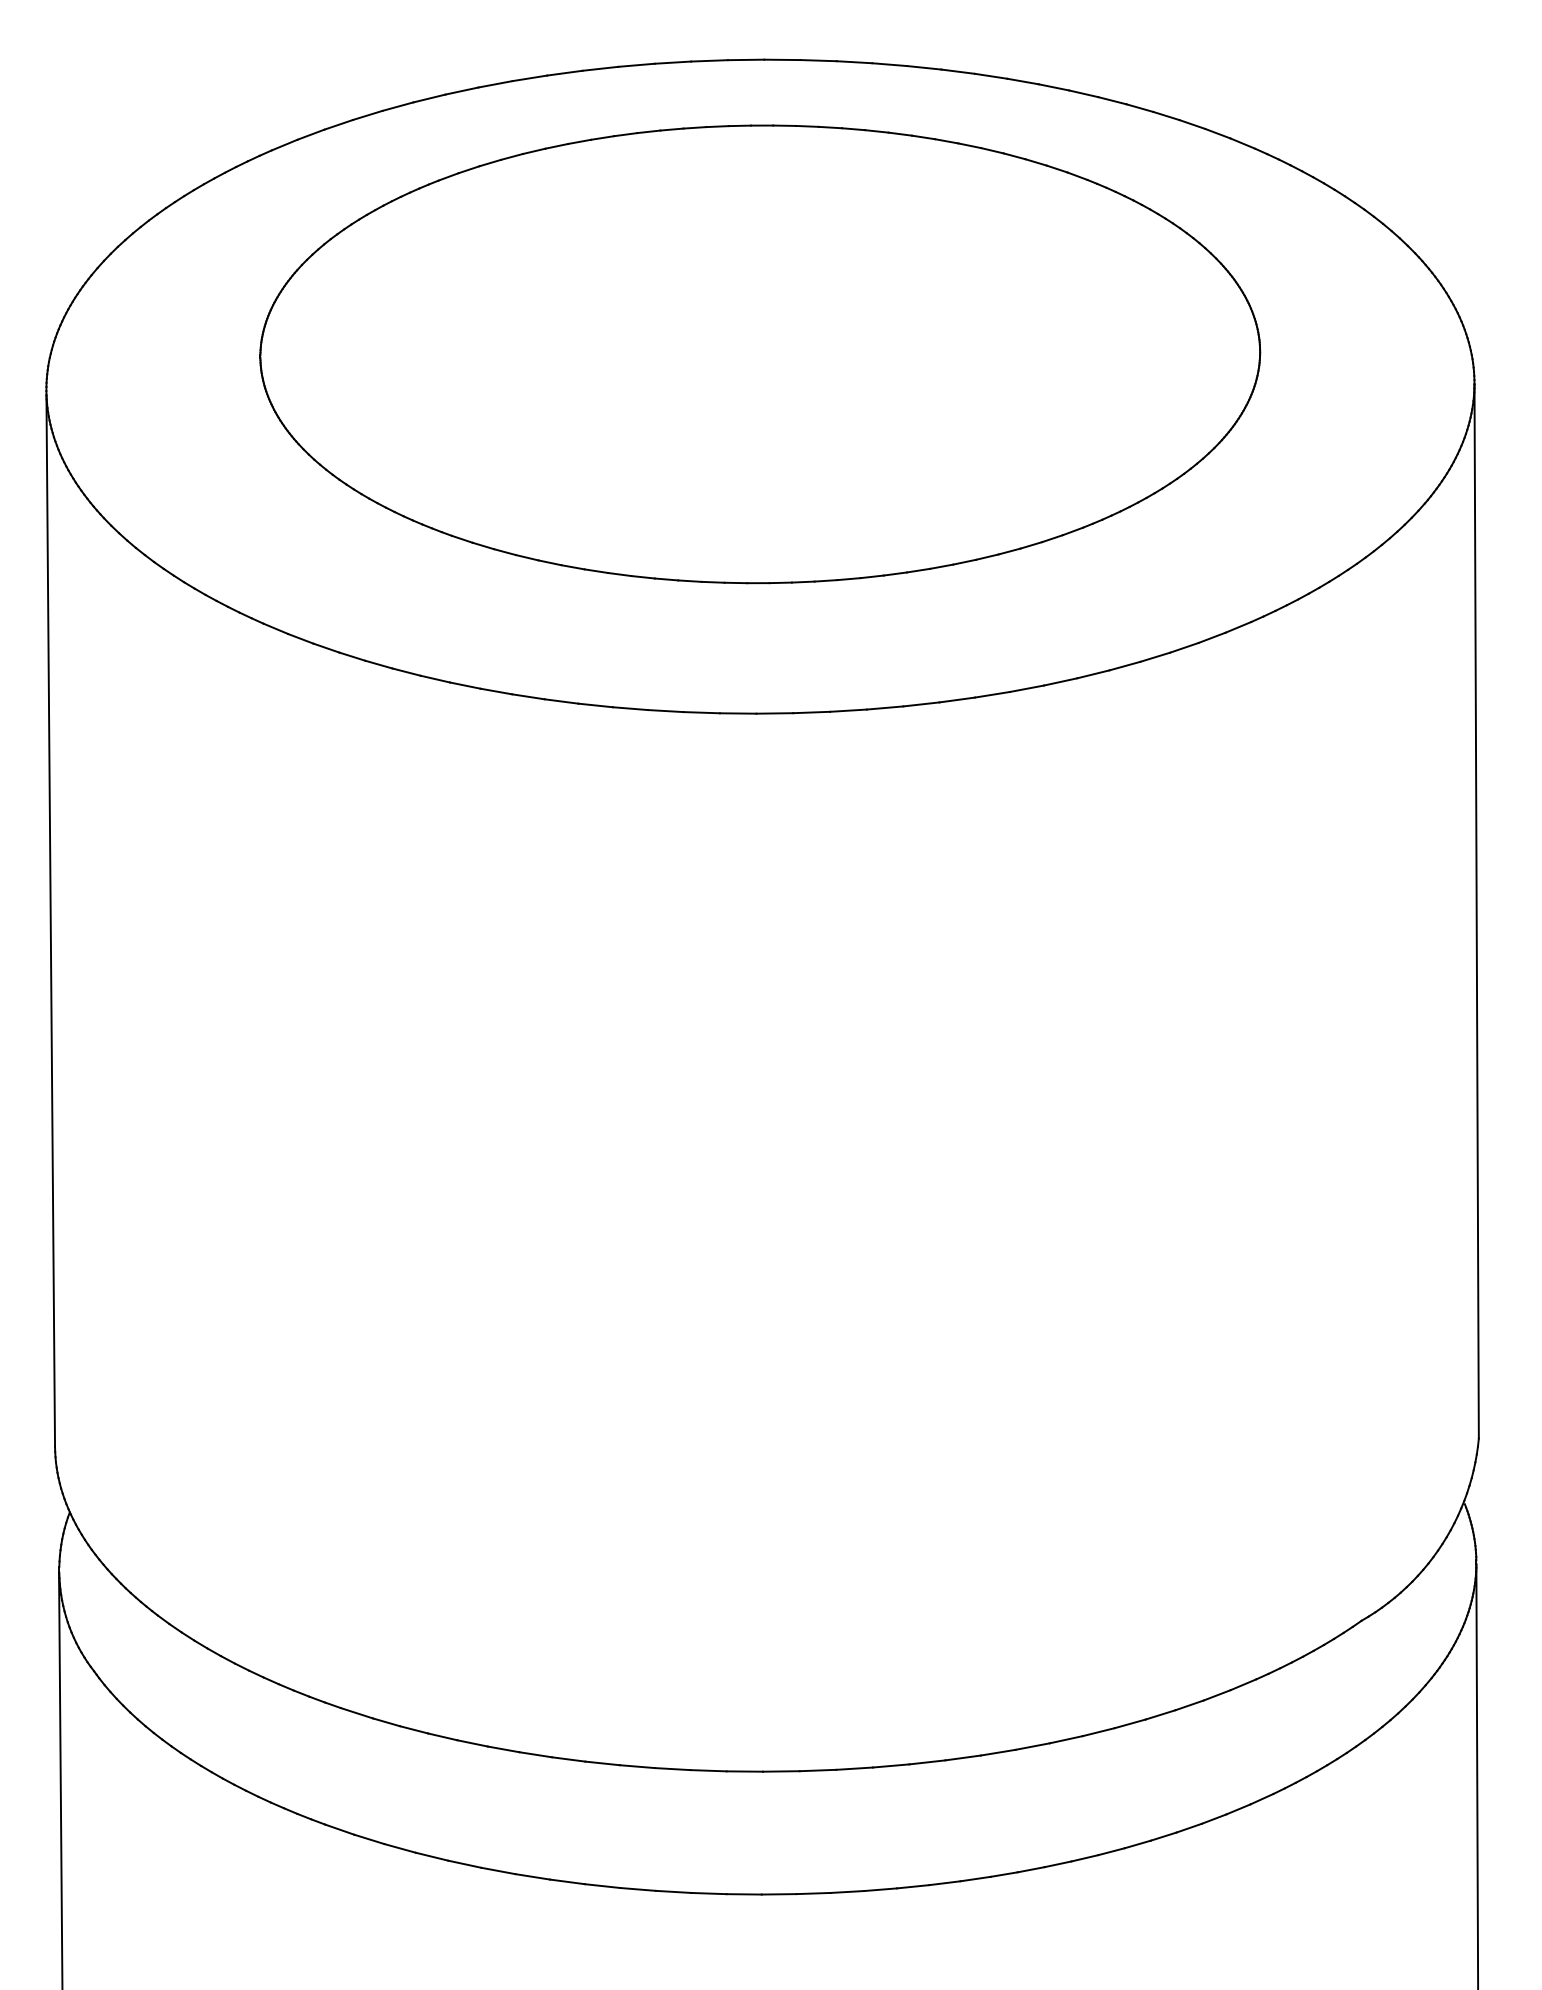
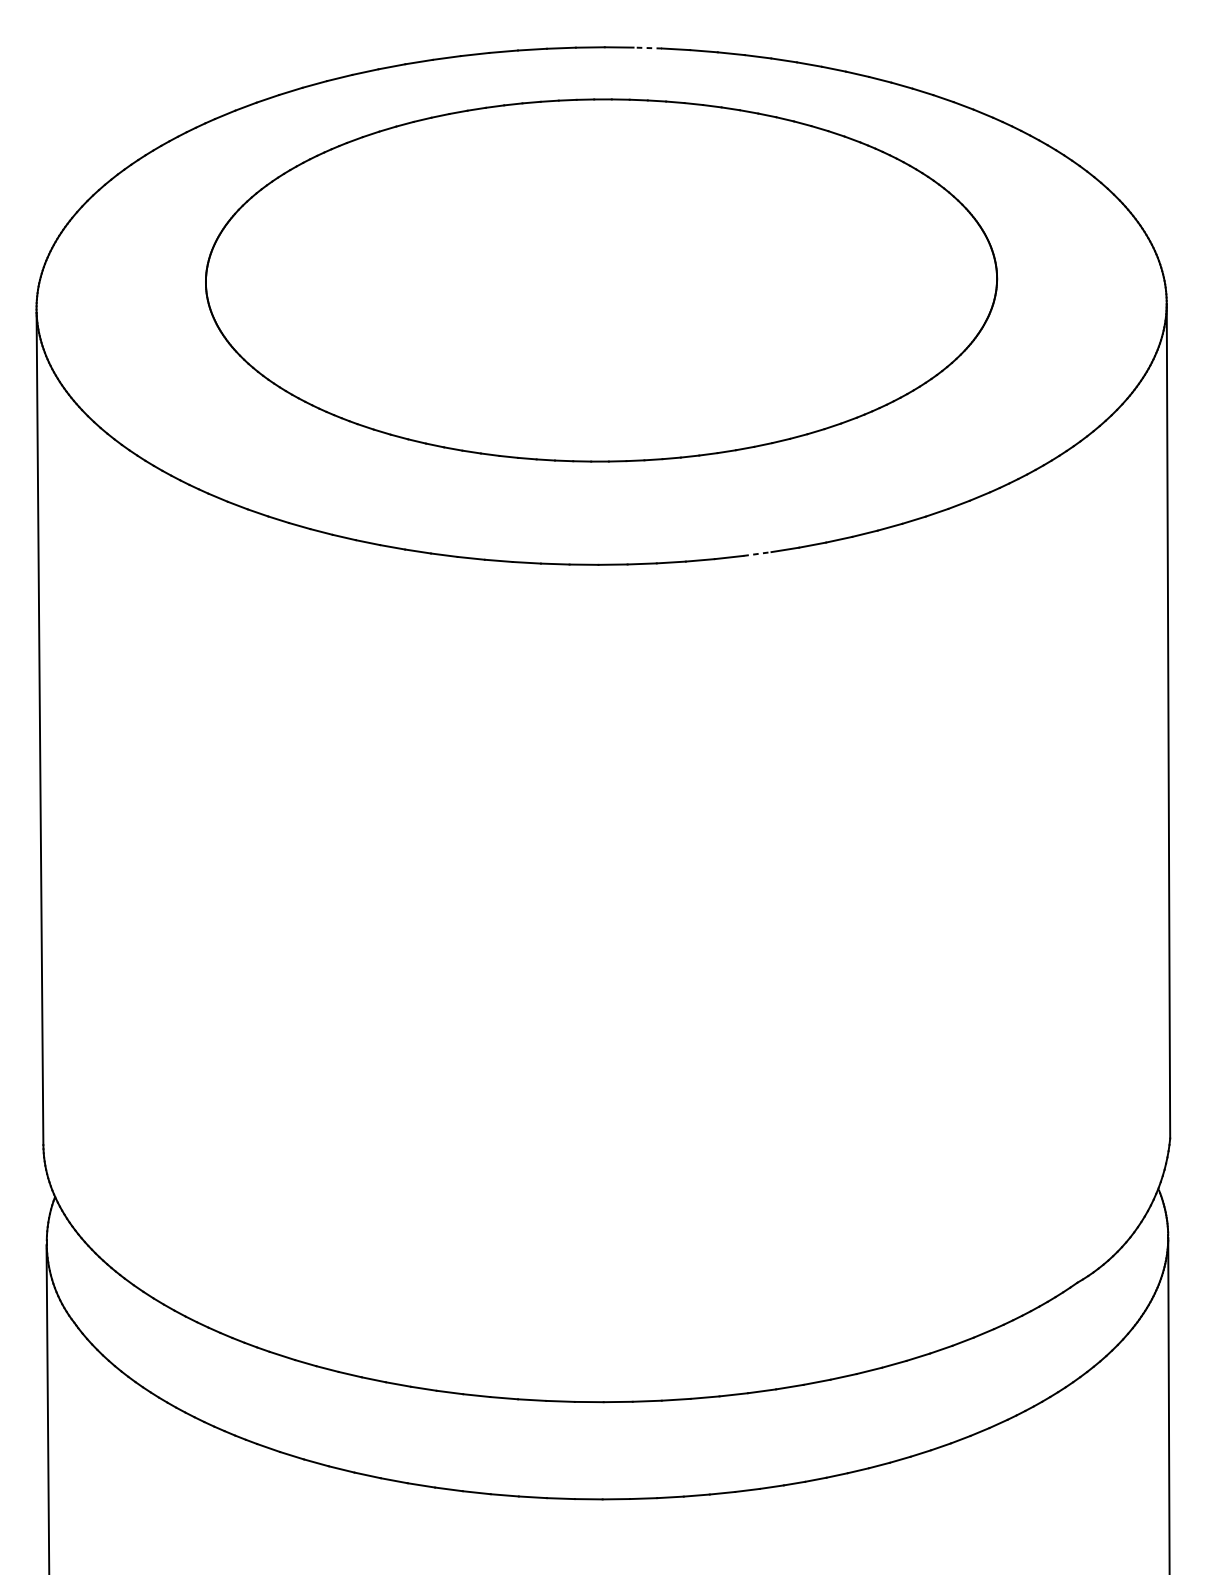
line: (818, 60) -> (647, 47), solid -> dashed
line: (957, 699) -> (757, 553), solid -> dashed

